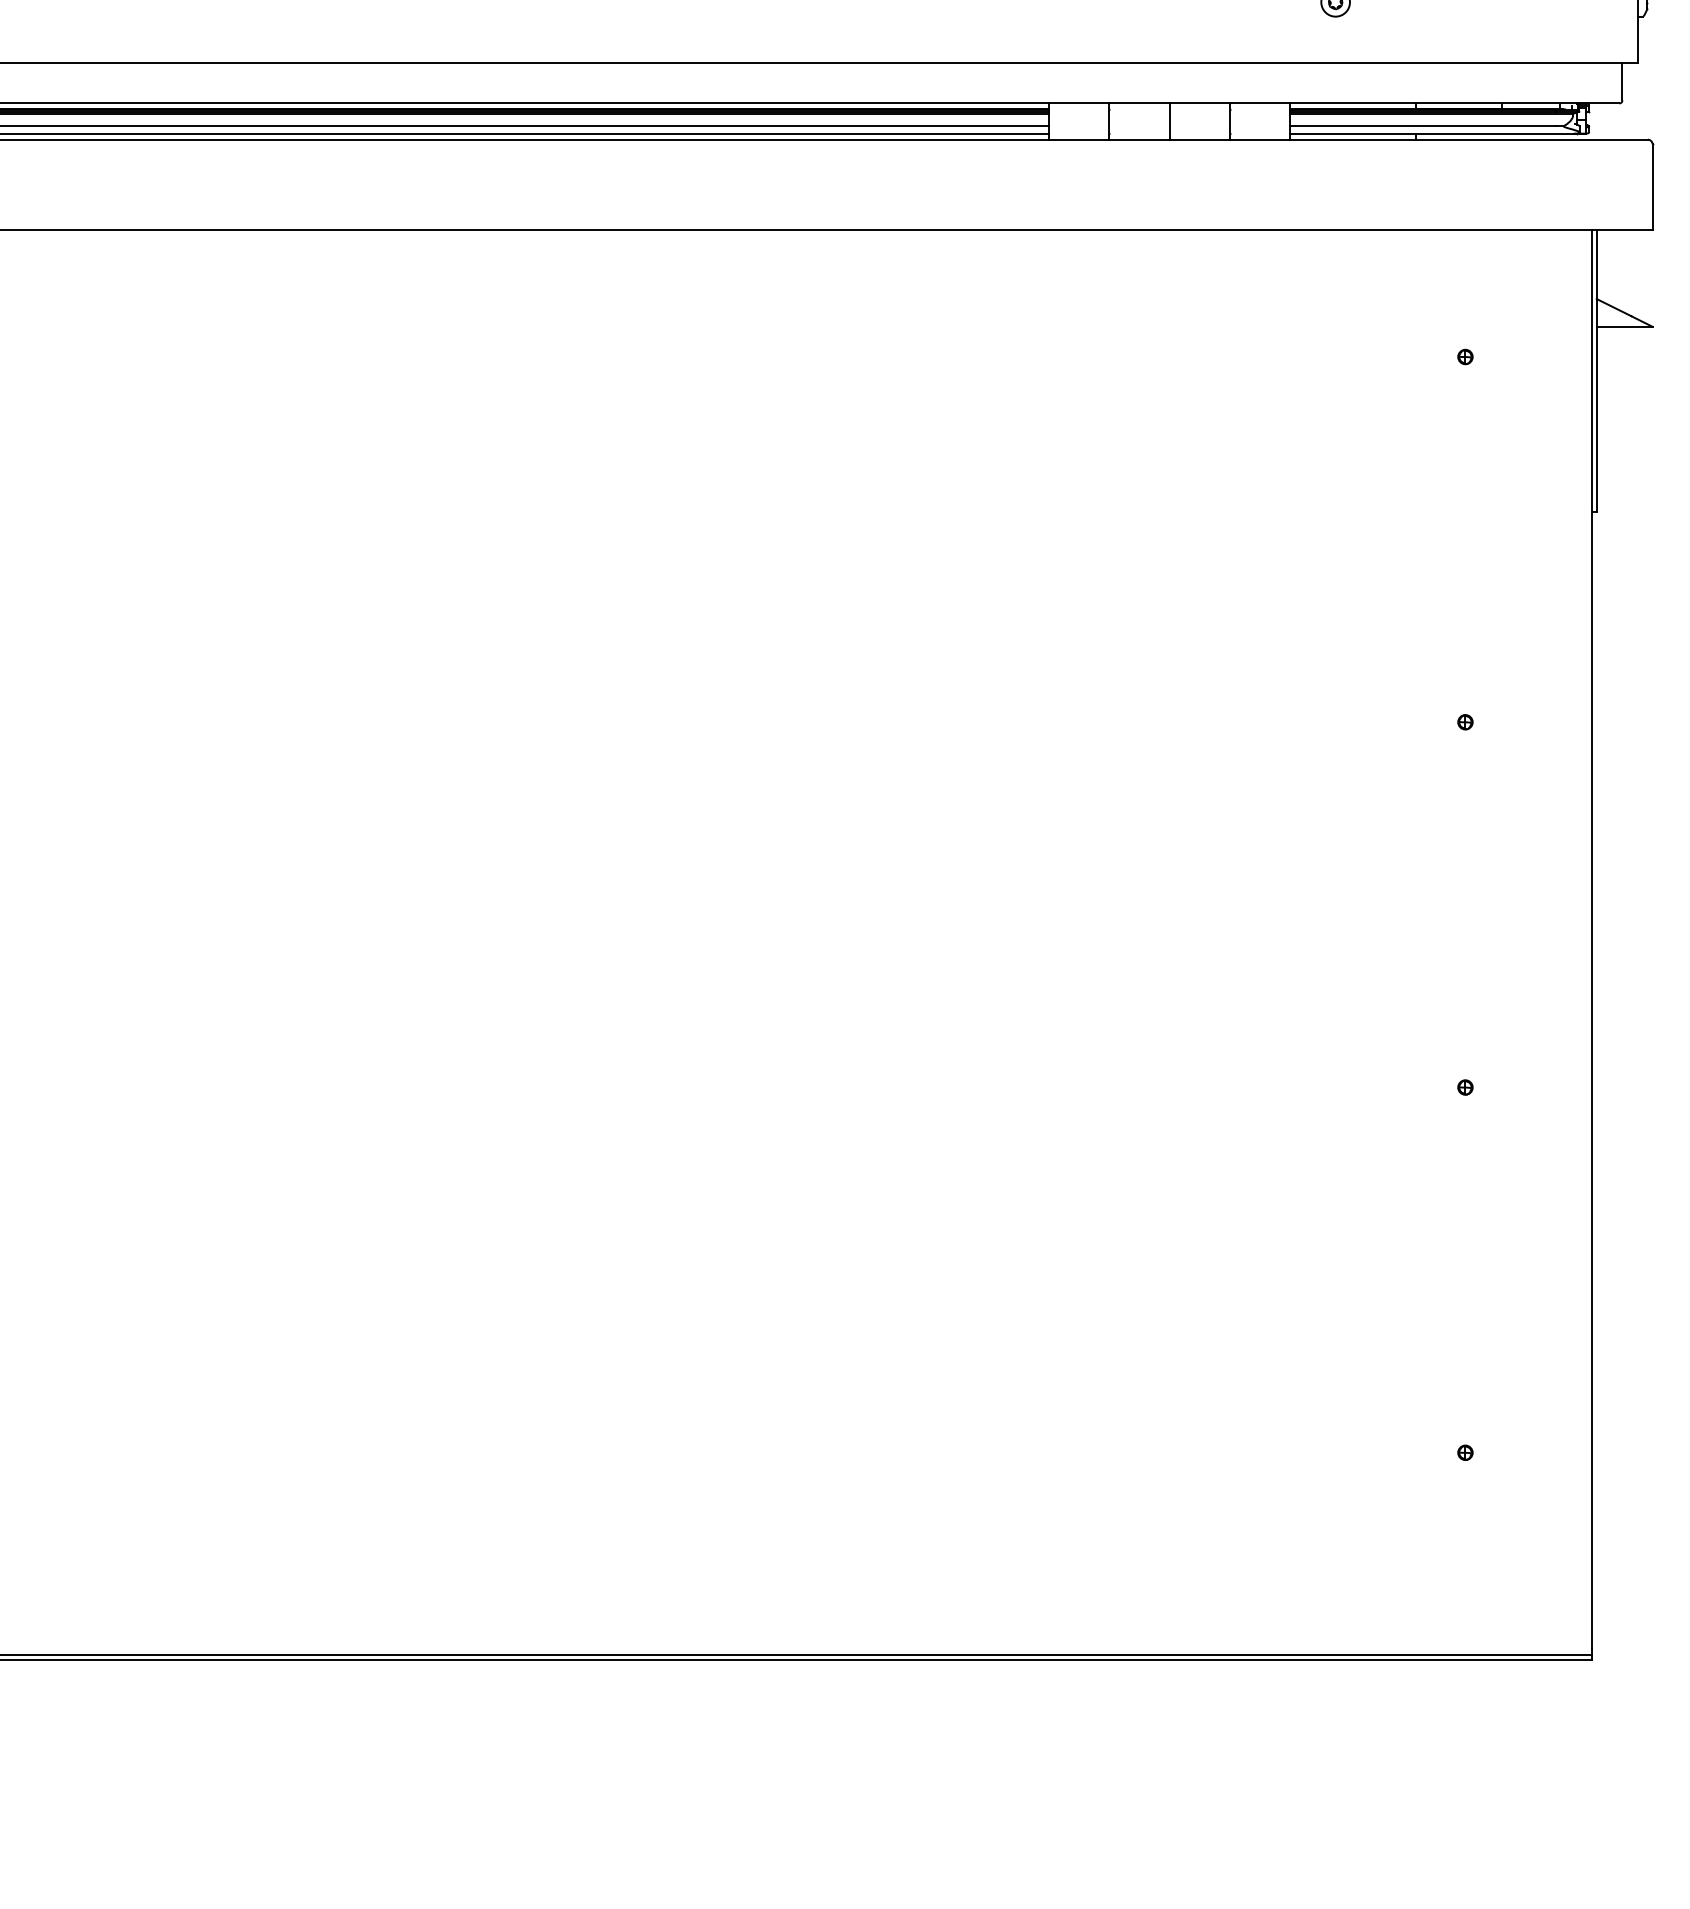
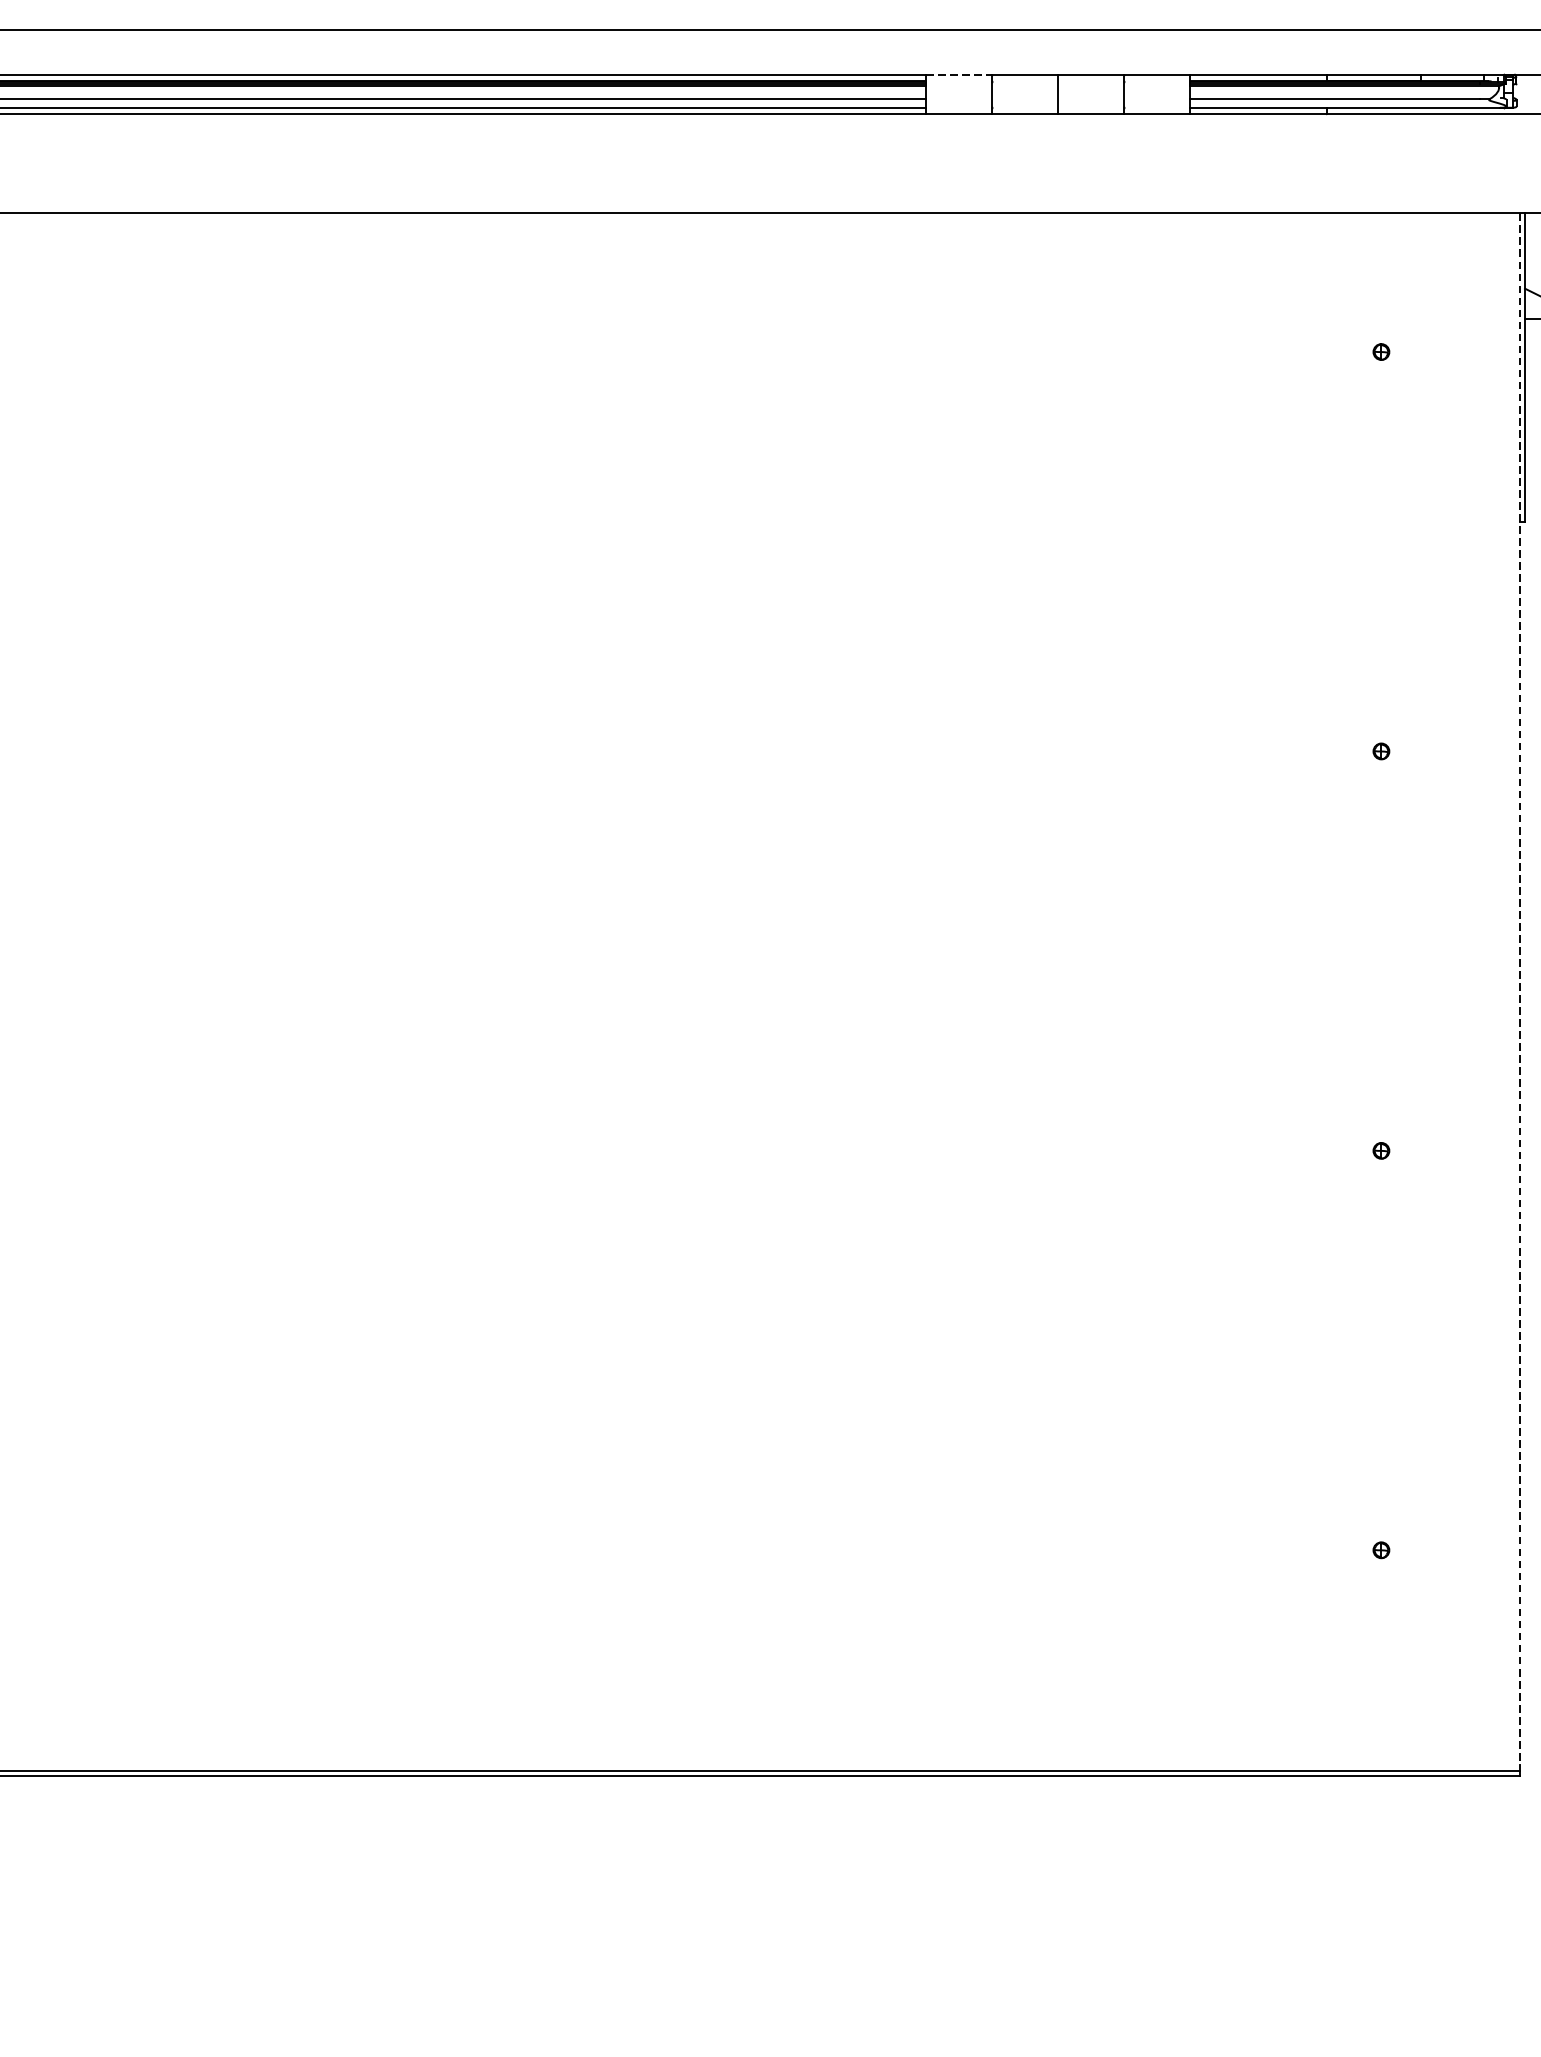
line: (1079, 103) -> (959, 74), solid -> dashed
line: (1592, 940) -> (1520, 990), solid -> dashed

